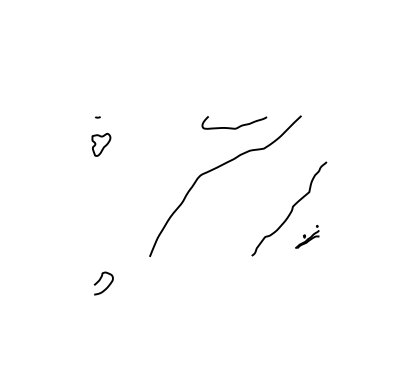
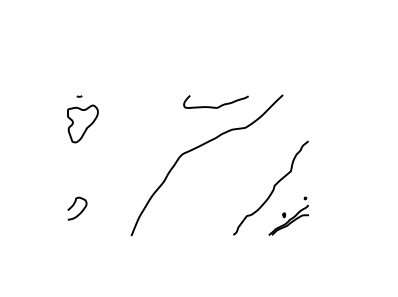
part: (101, 144) -> (83, 123), size x1.67
part: (307, 236) -> (289, 215), size x1.67
curve: (100, 280) -> (74, 205), moved

